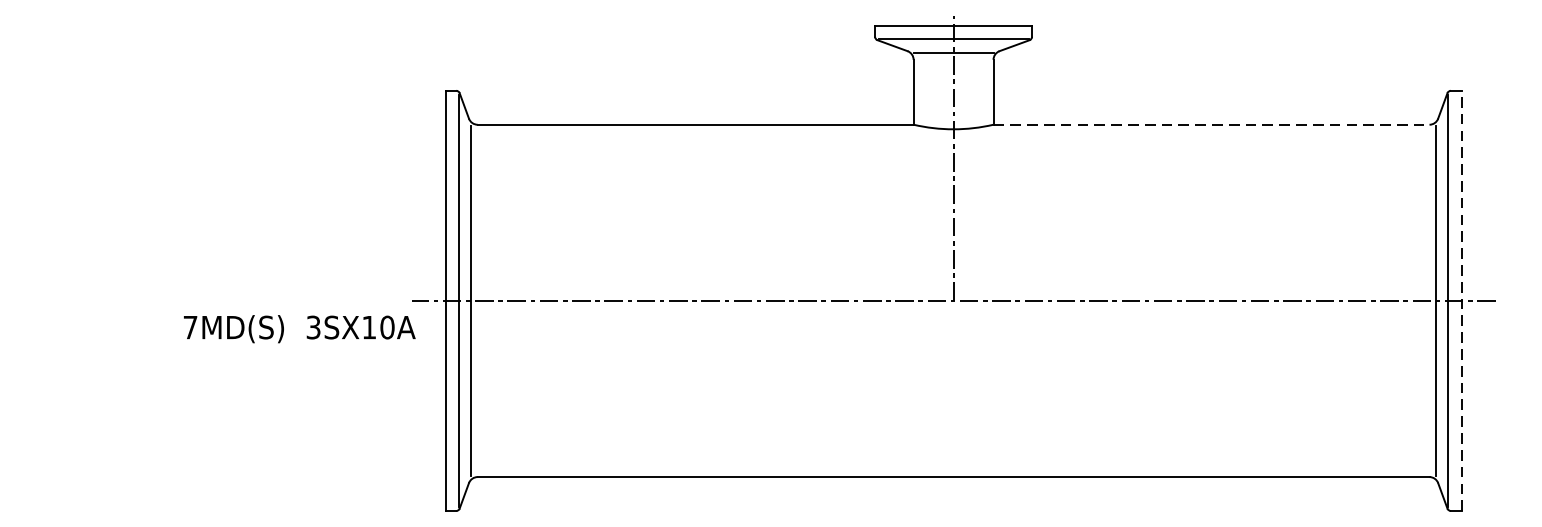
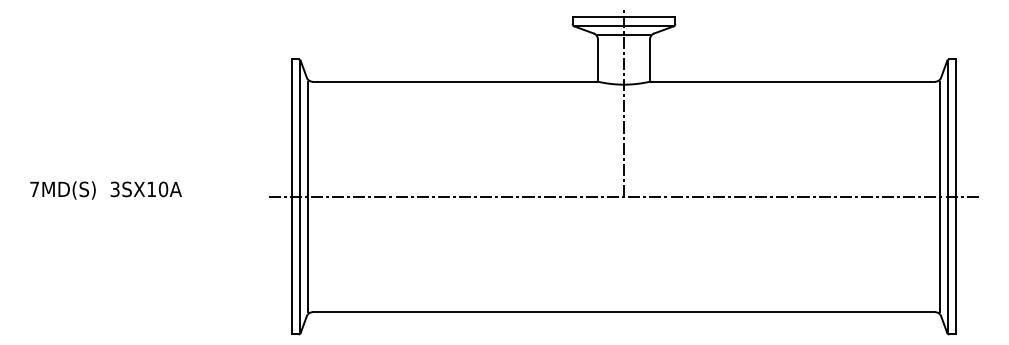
line: (1211, 124) -> (792, 81), dashed -> solid
line: (1461, 300) -> (956, 196), dashed -> solid
text: (298, 329) -> (105, 190), moved

